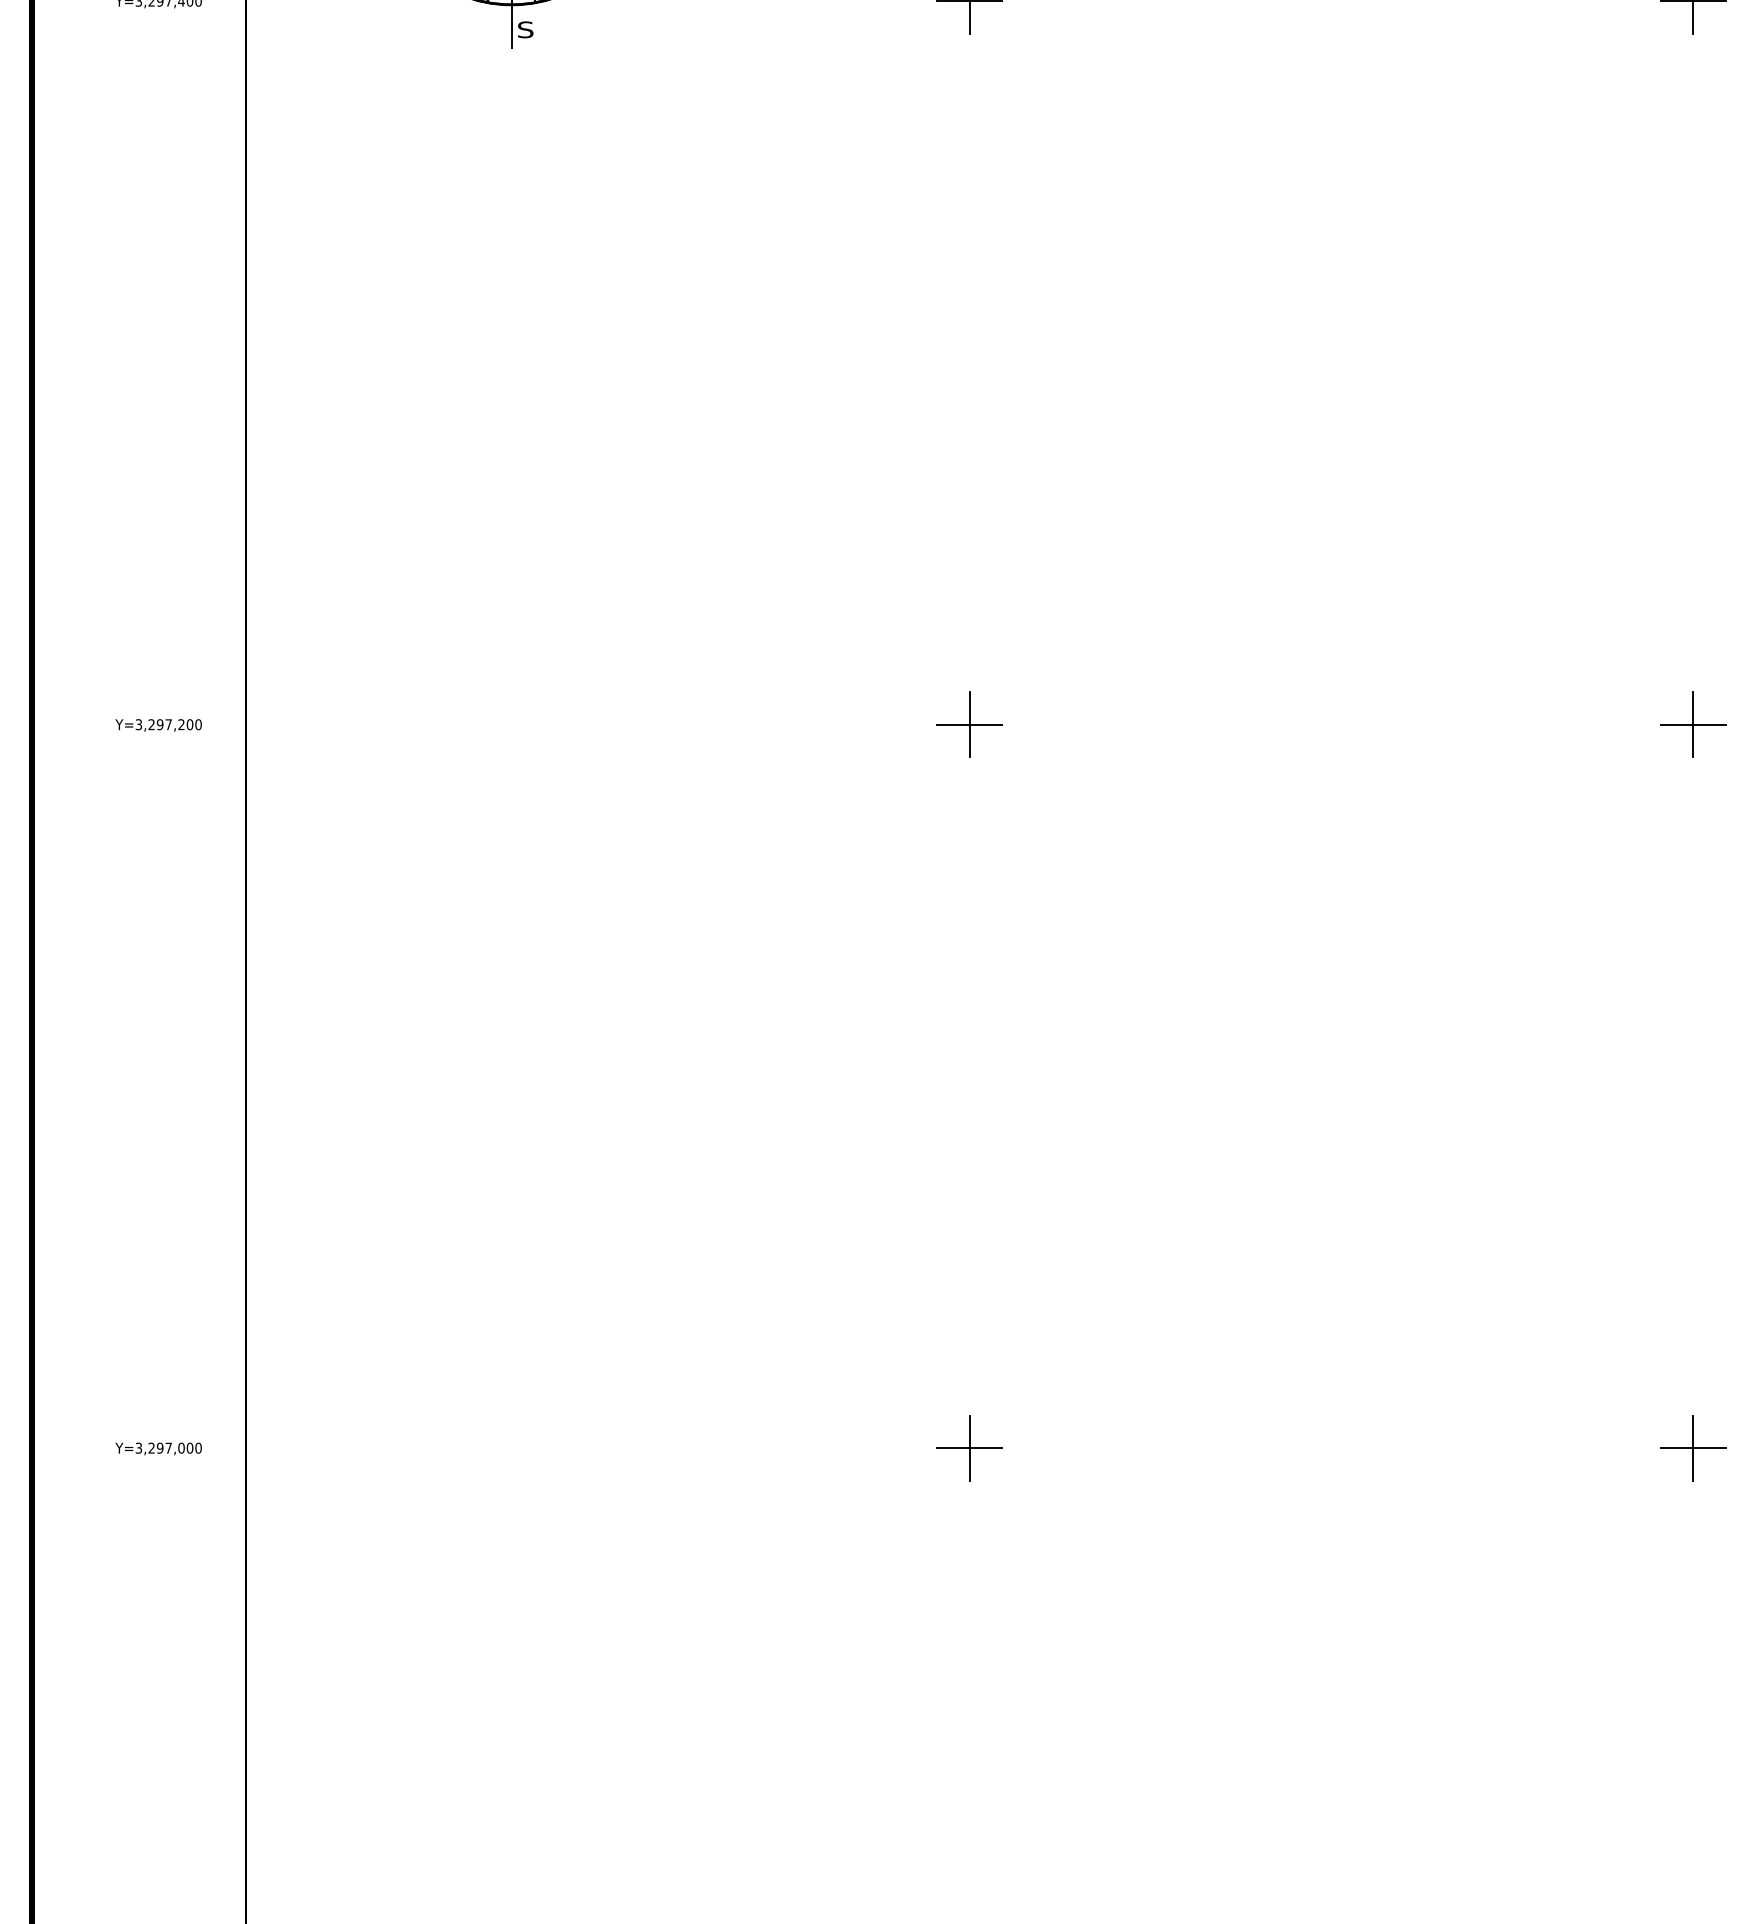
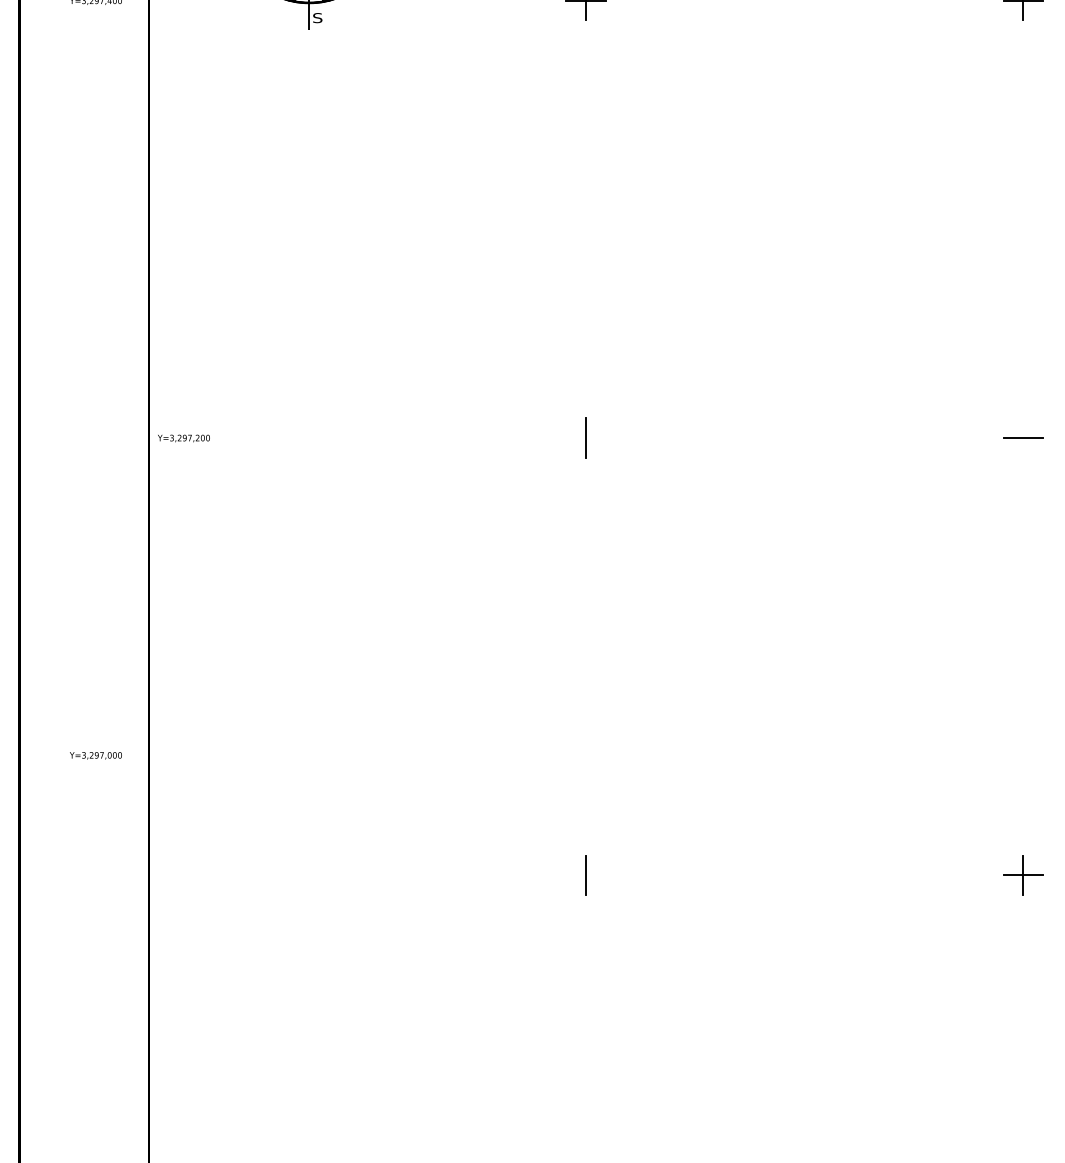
line: (1693, 723) -> (1023, 437), removed
text: (157, 725) -> (183, 438), moved
line: (968, 725) -> (585, 438), removed
text: (157, 1448) -> (95, 755), moved
line: (968, 1448) -> (585, 875), removed

